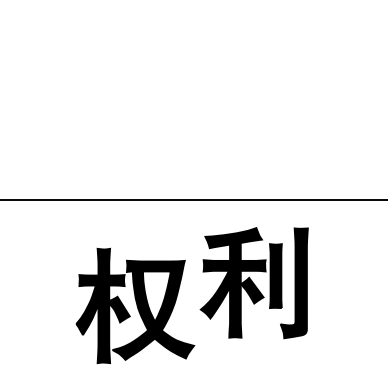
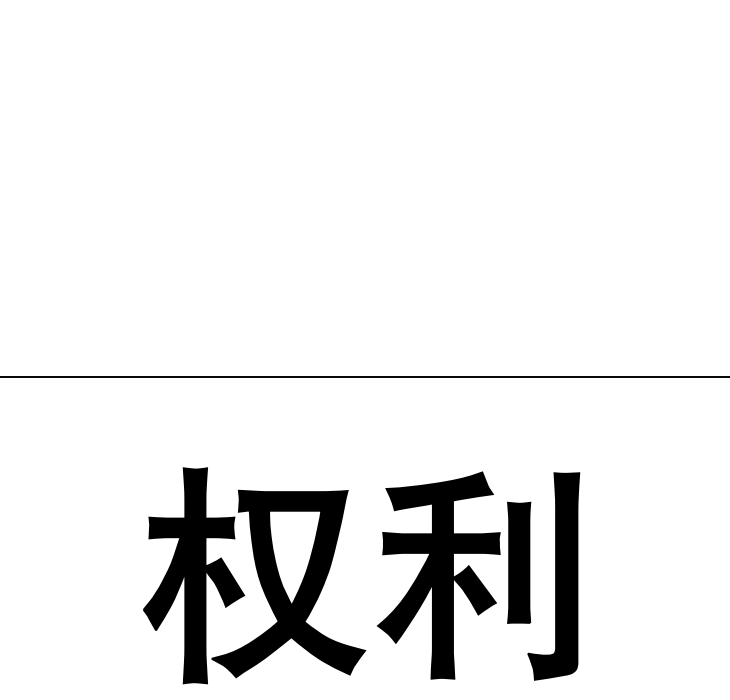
part: (253, 283) -> (476, 576), moved

